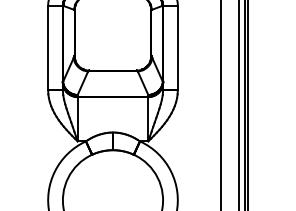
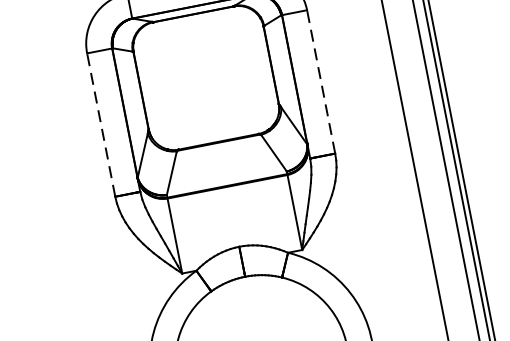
line: (48, 47) -> (101, 123), solid -> dashed
line: (177, 47) -> (320, 81), solid -> dashed

